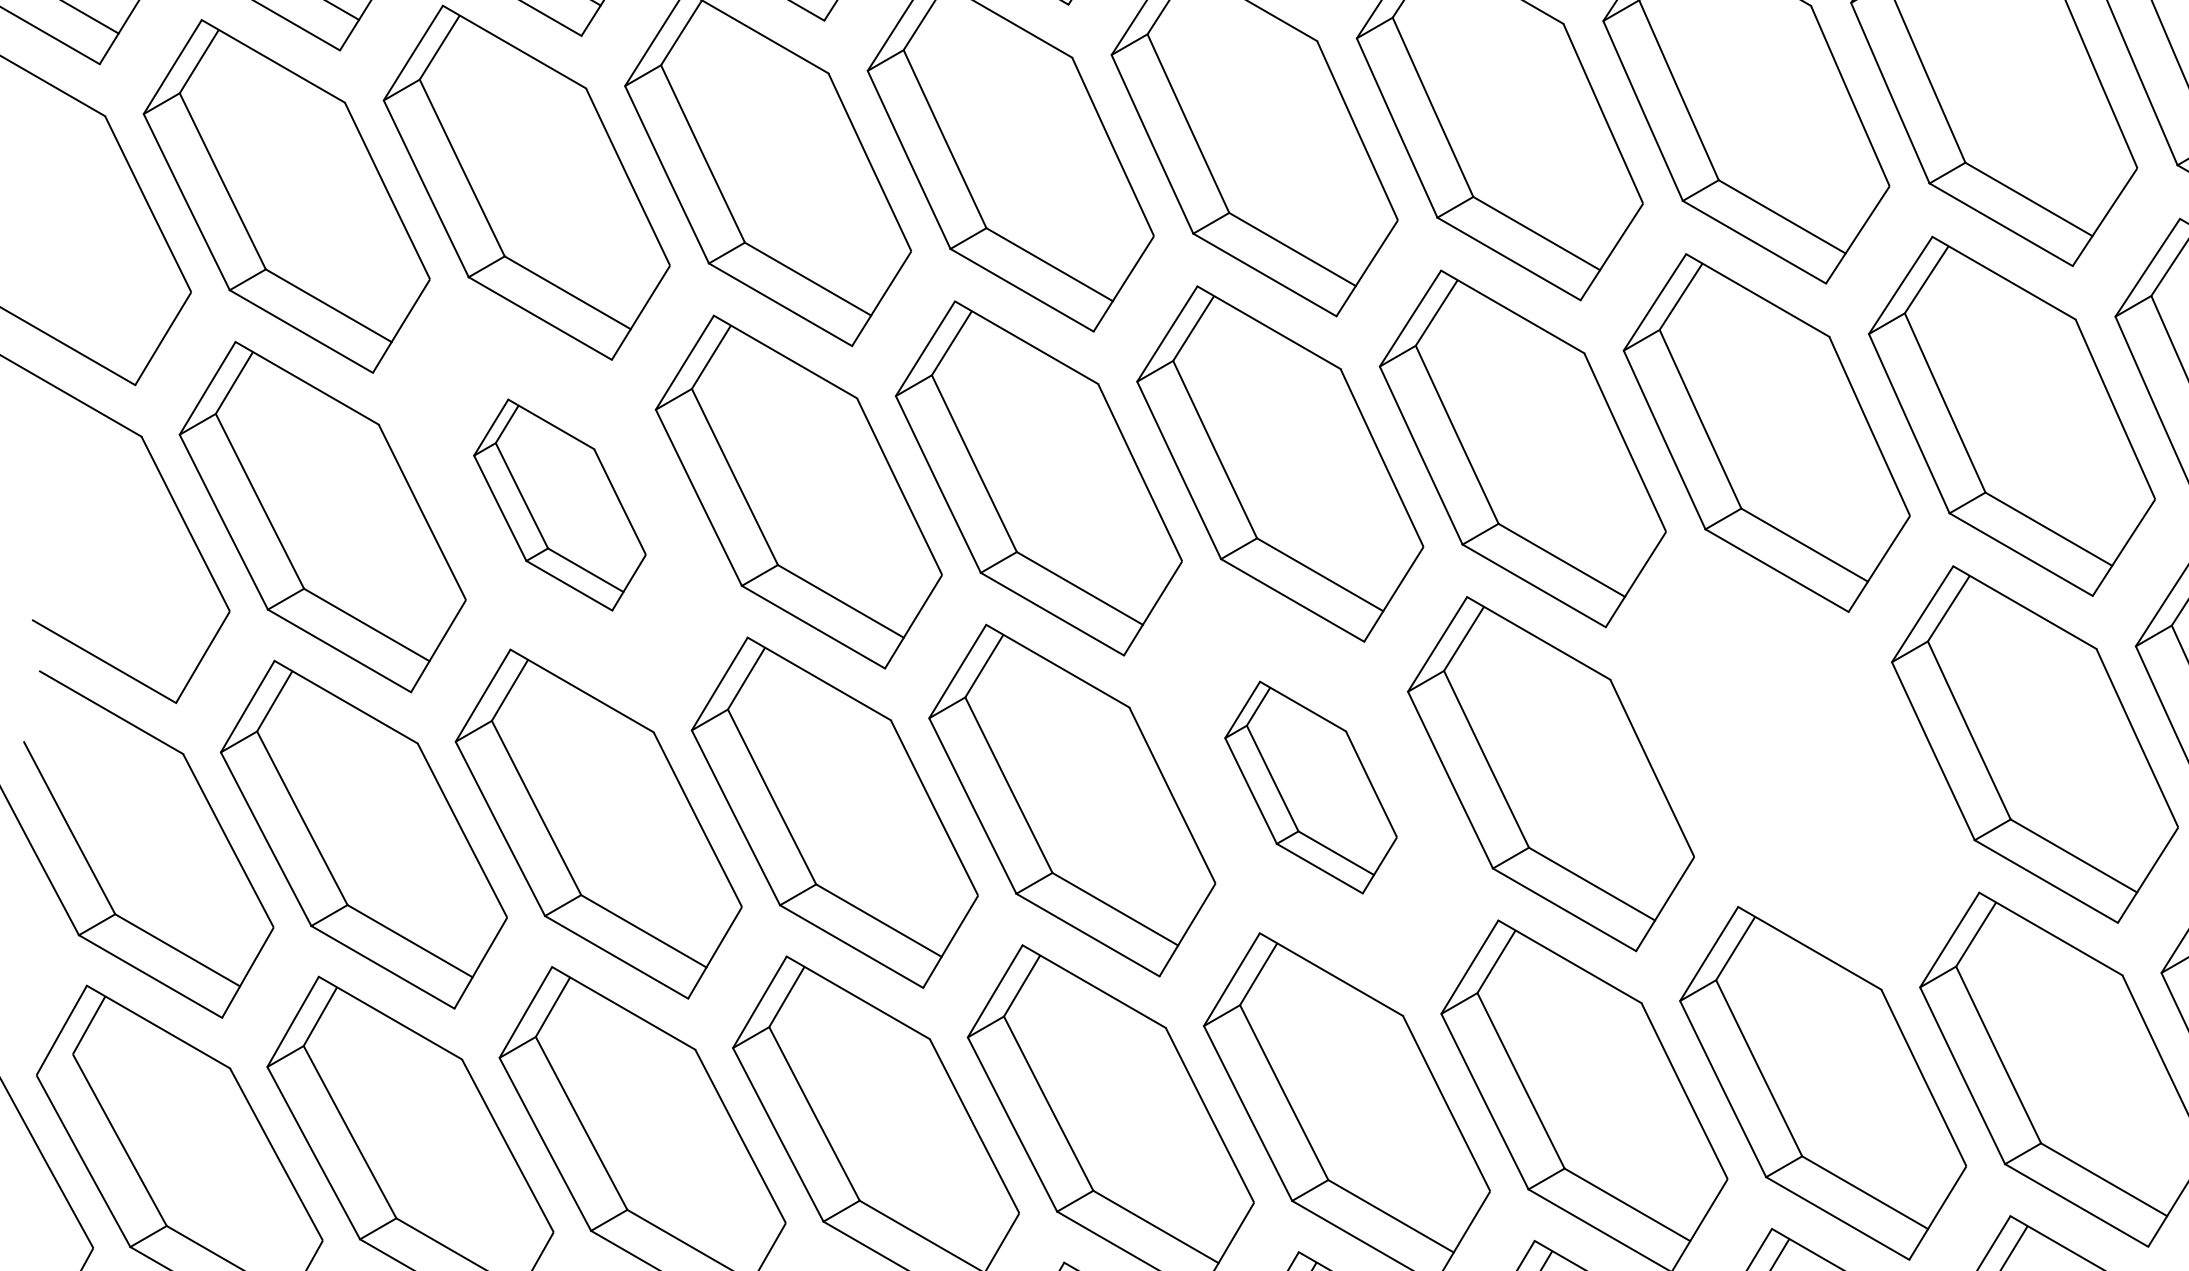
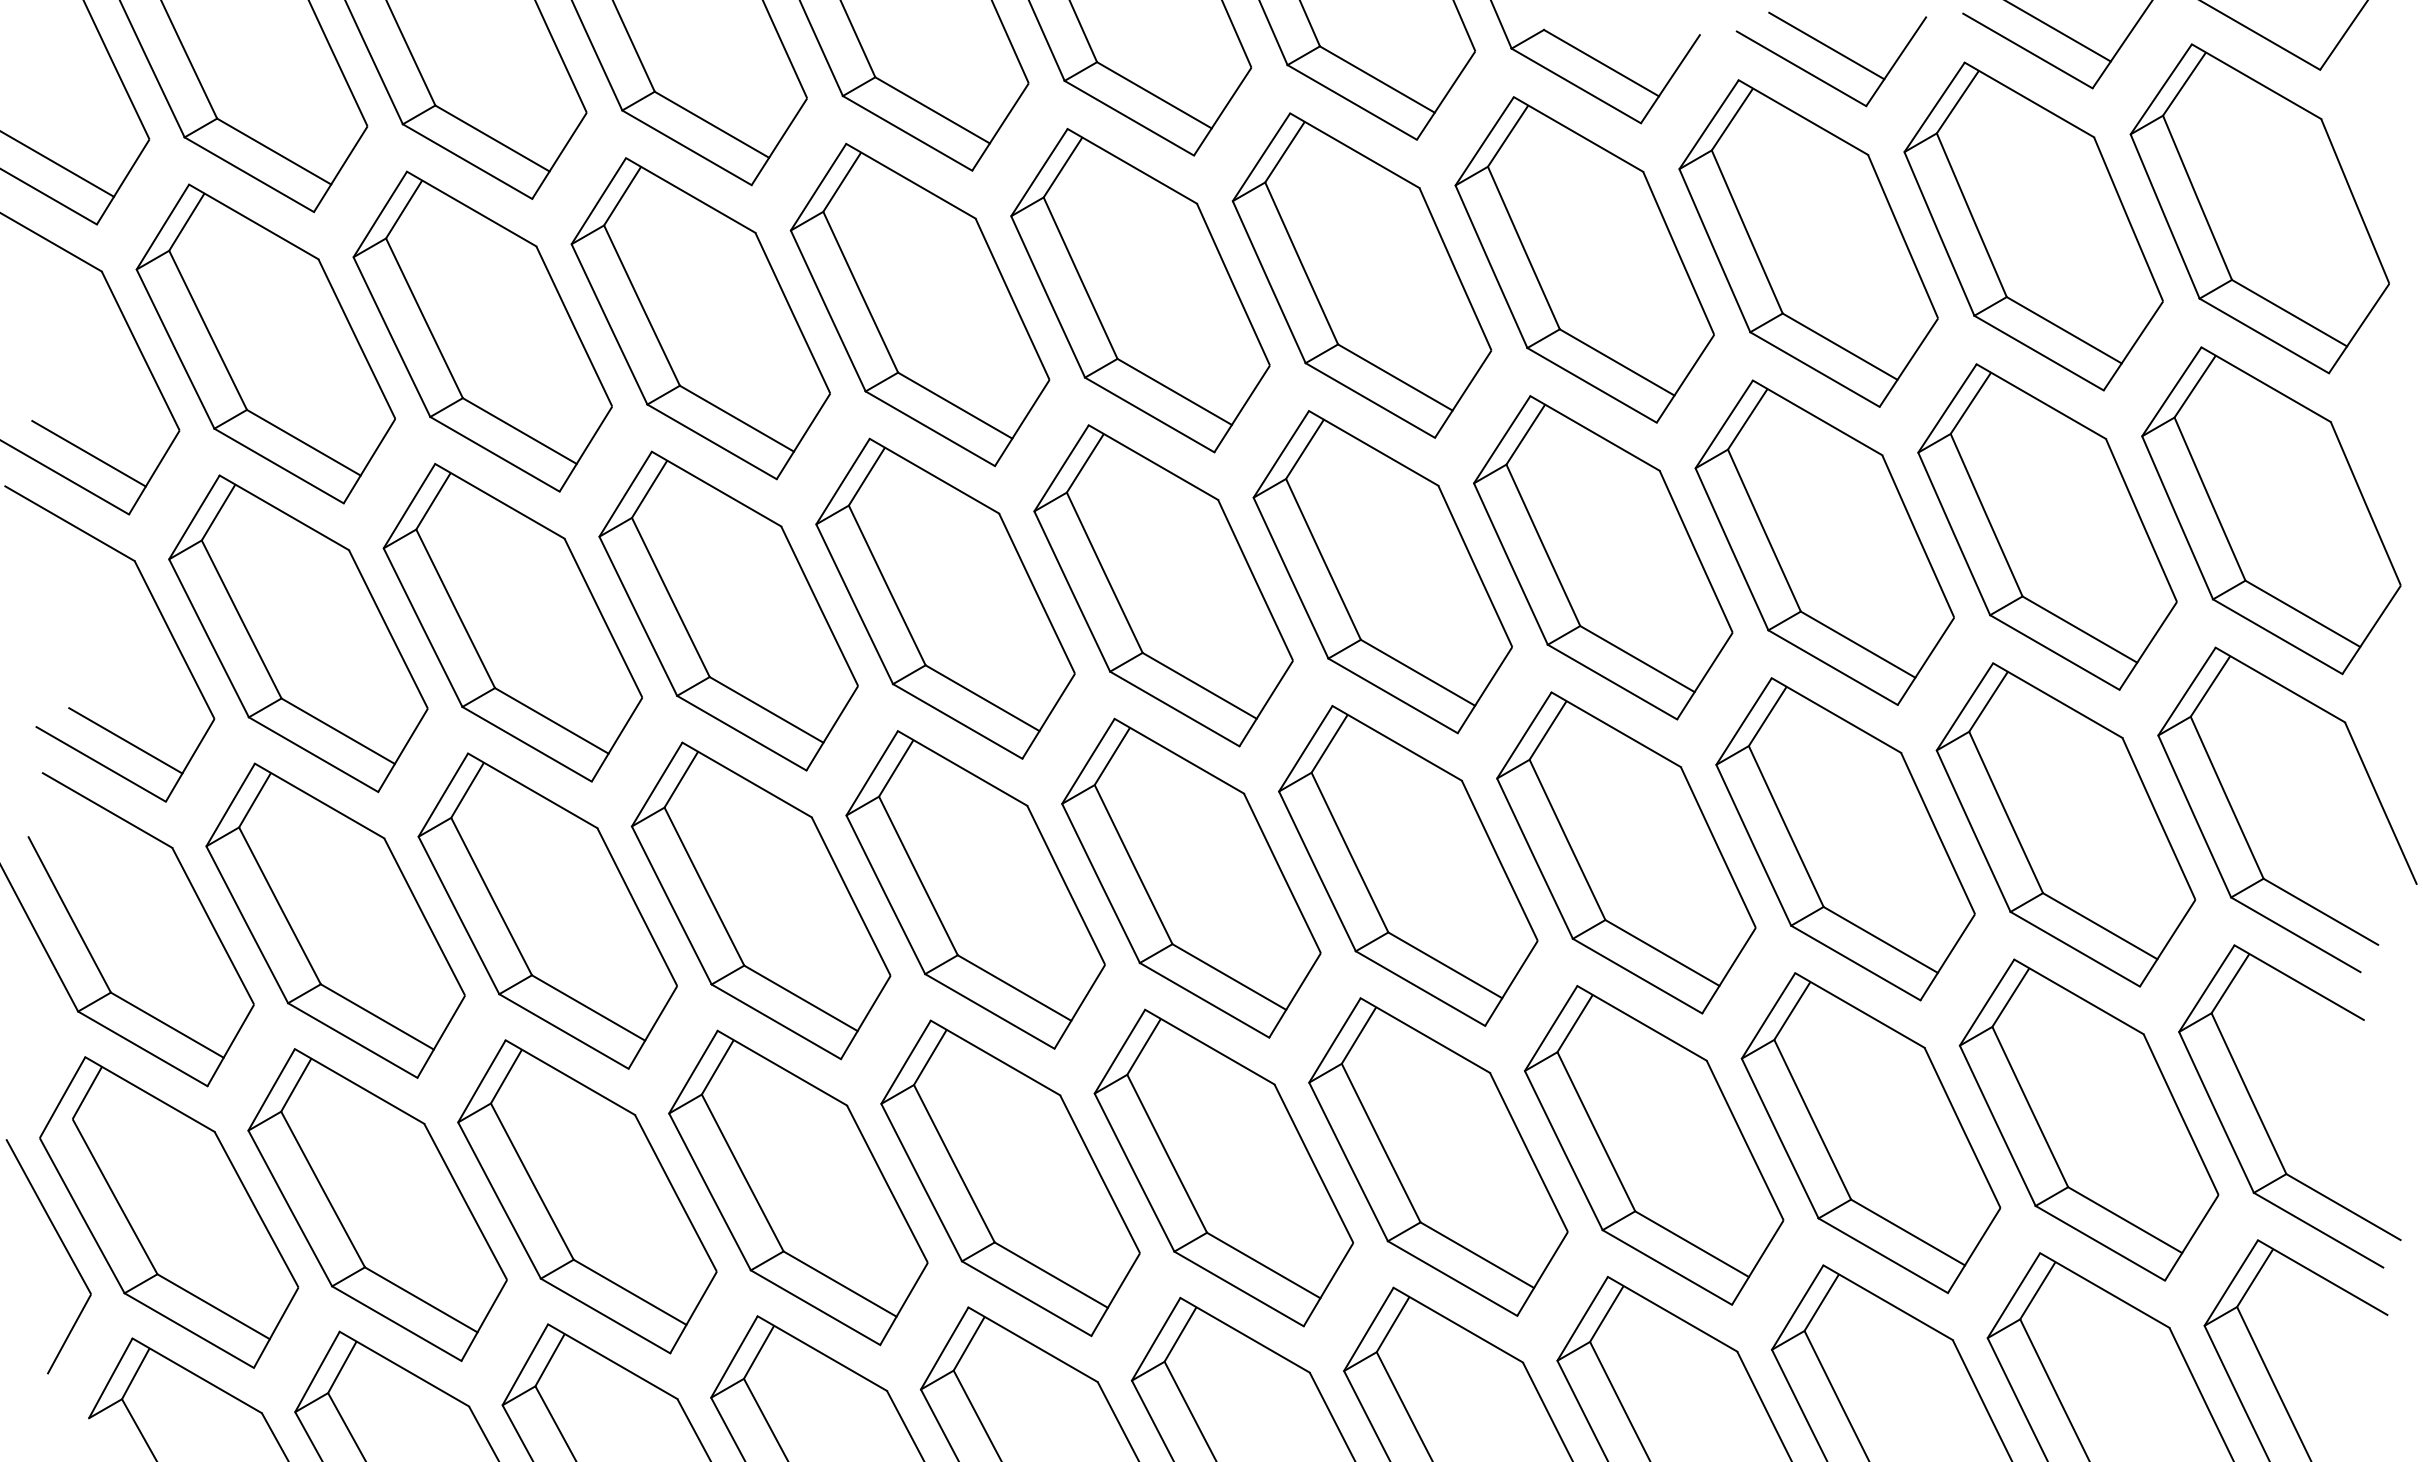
line: (90, 317) -> (88, 453), added
part: (559, 504) -> (512, 622), size x1.67
line: (131, 635) -> (125, 740), added
part: (1792, 759) -> (1626, 852), added
part: (1311, 786) -> (1191, 877), size x1.67

